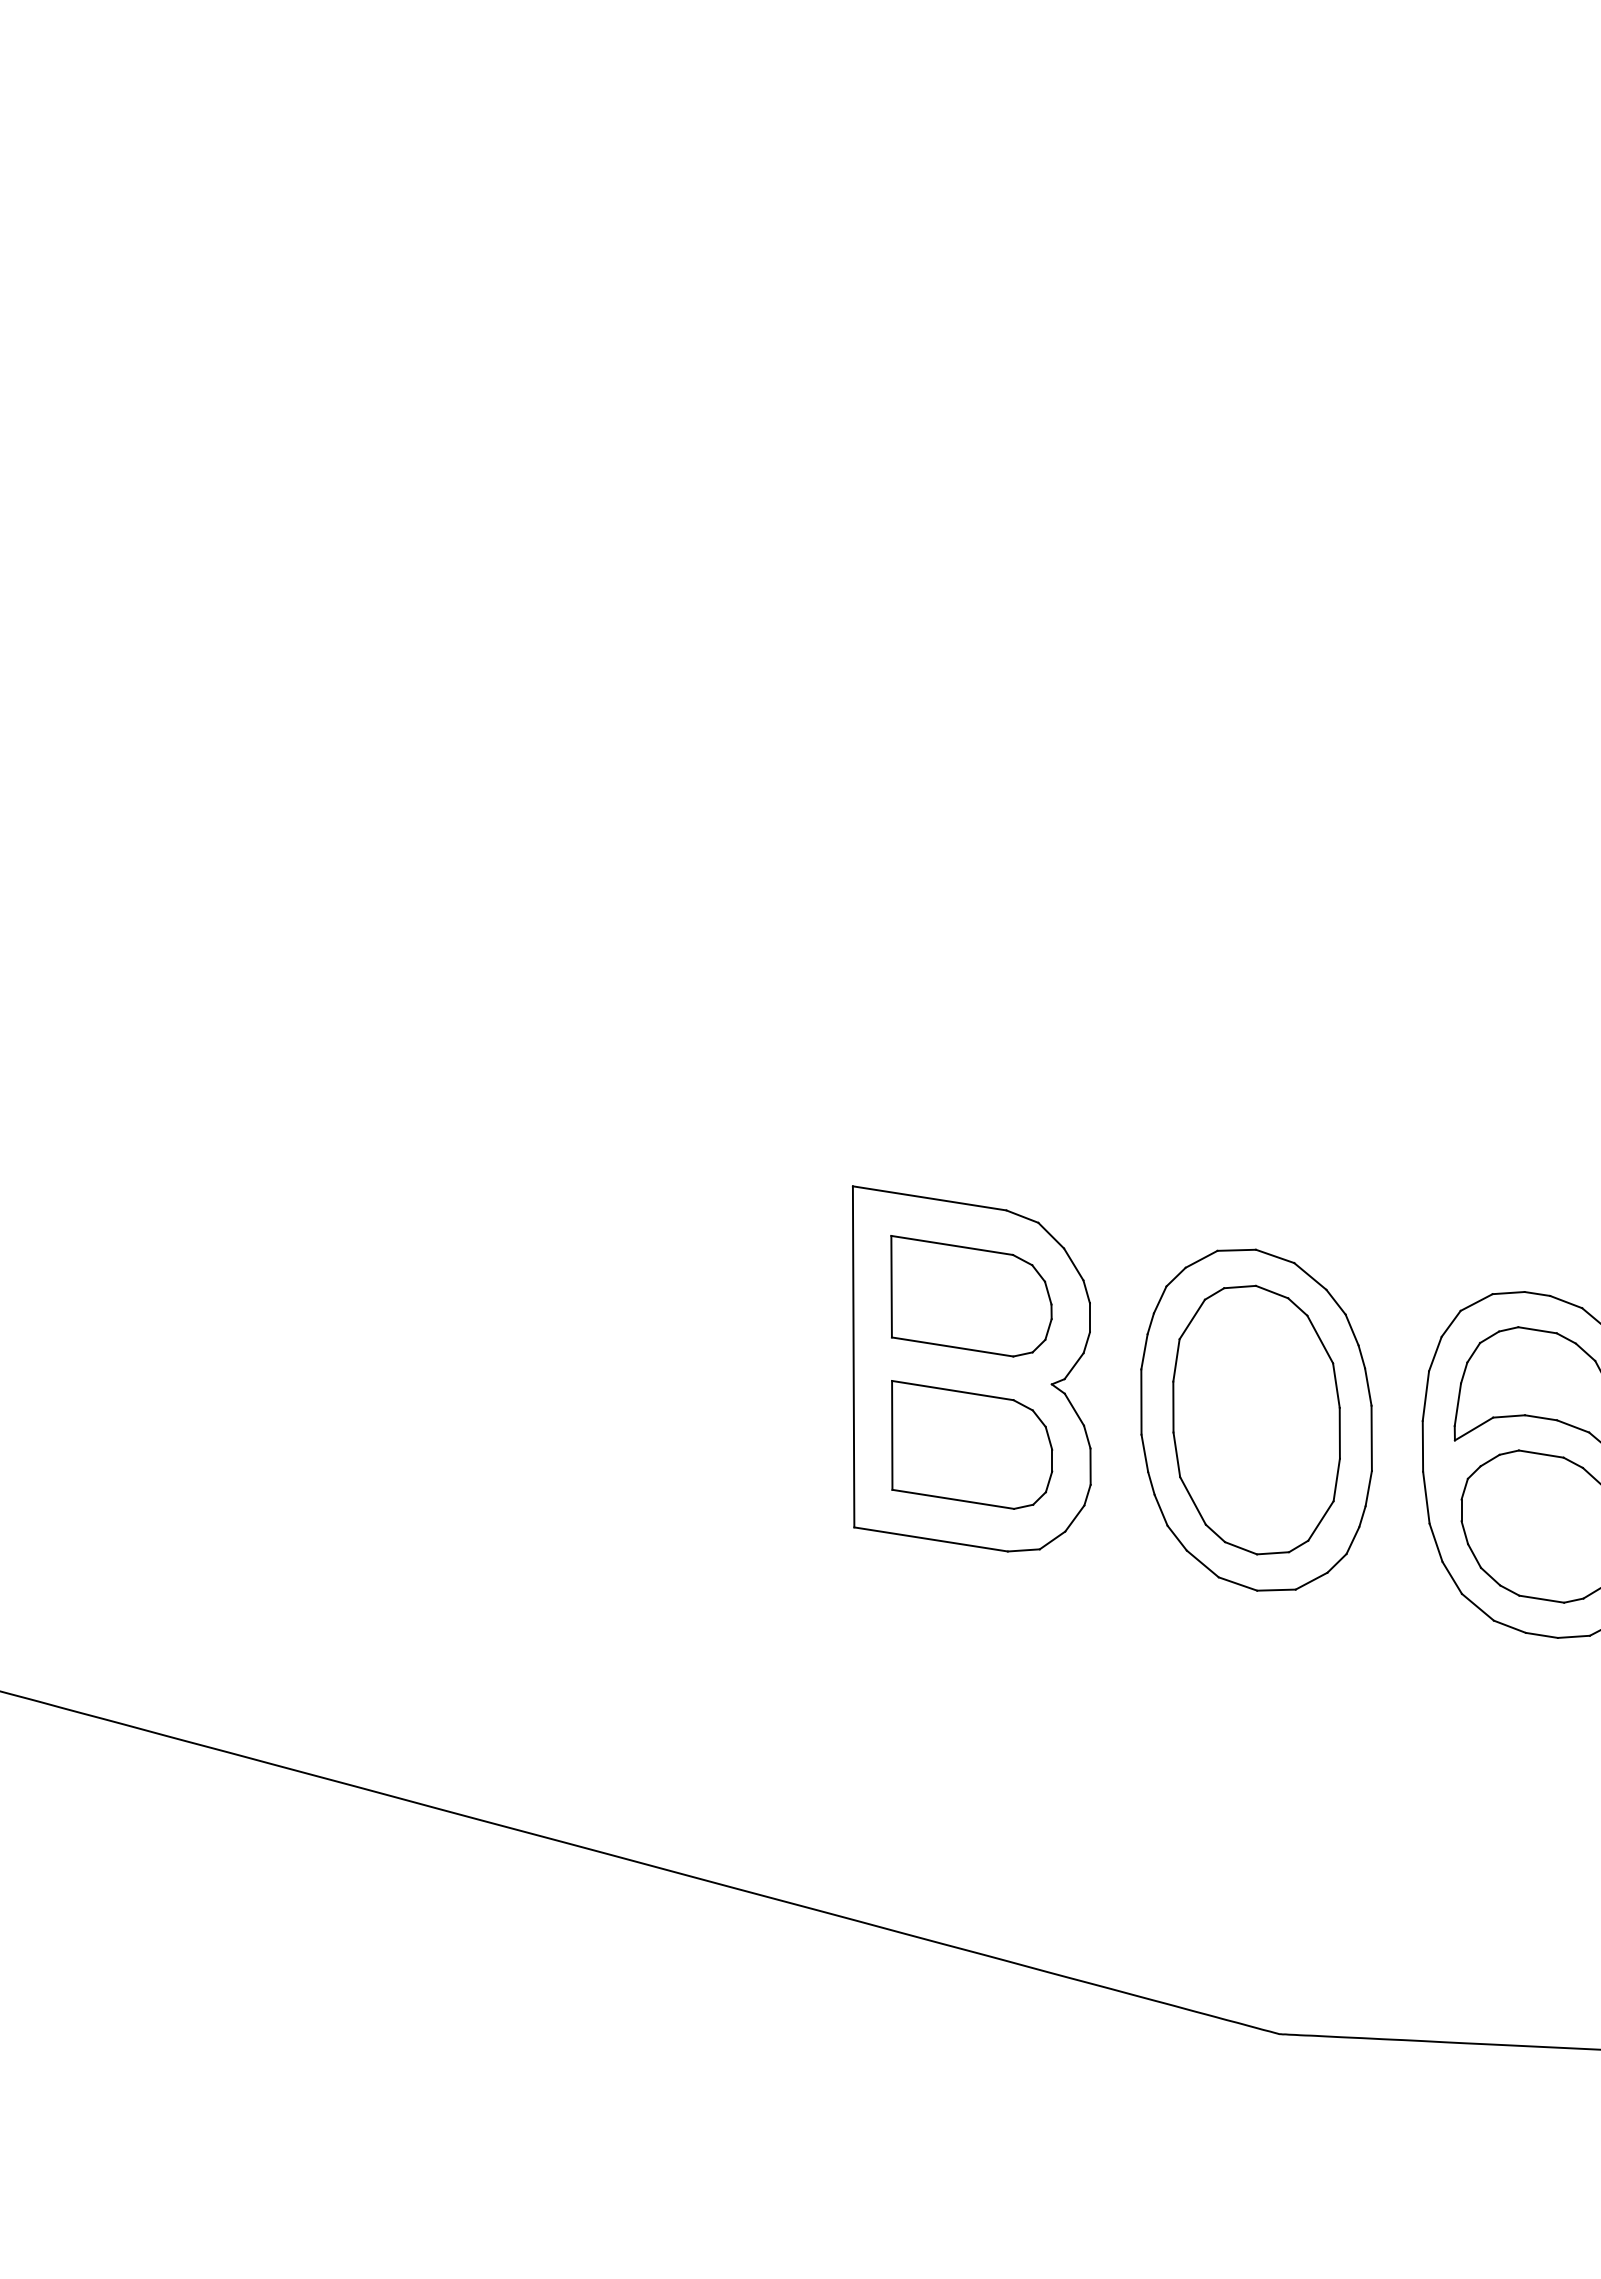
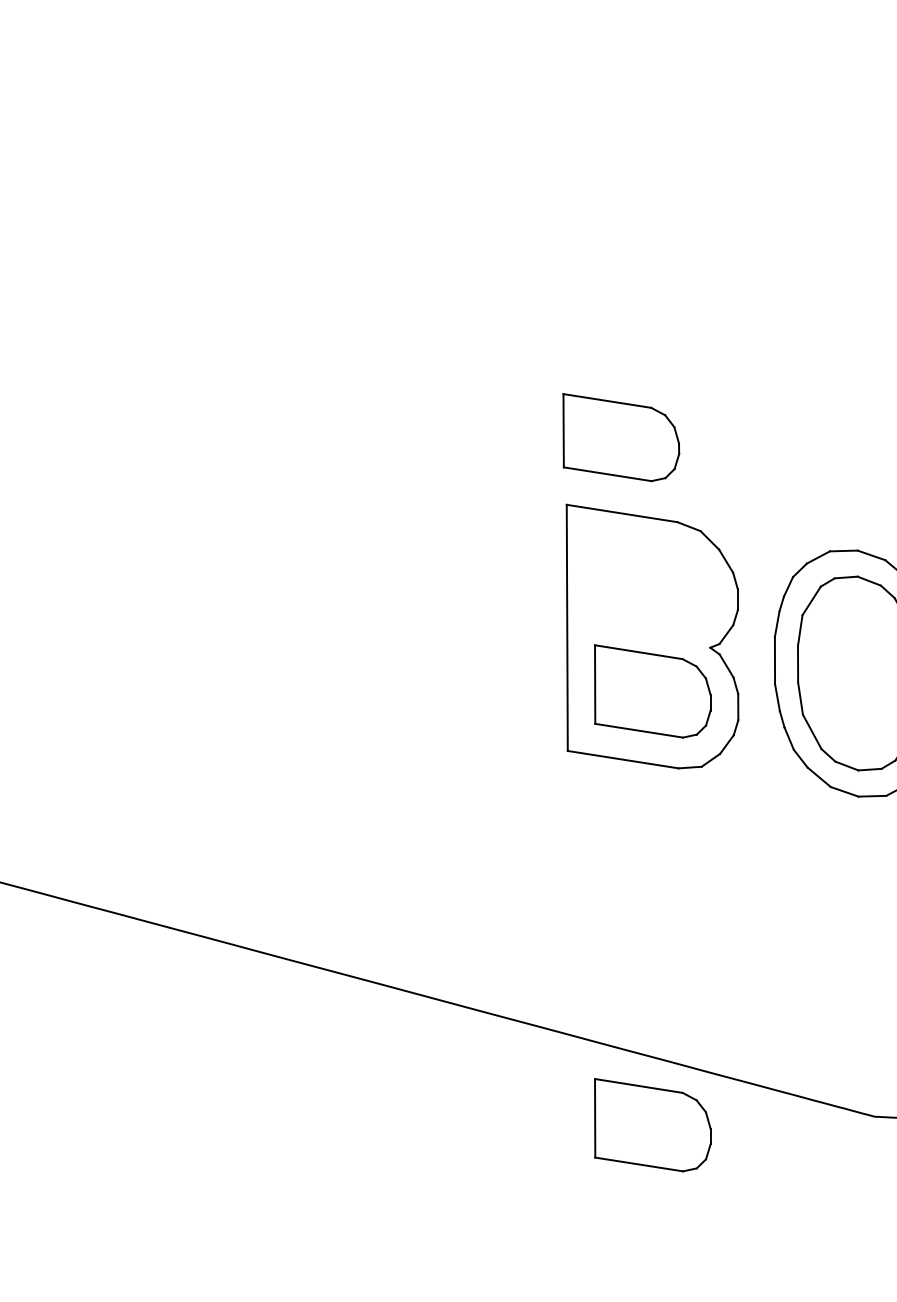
part: (971, 1296) -> (621, 437), moved
part: (972, 2045) -> (653, 1124), added

